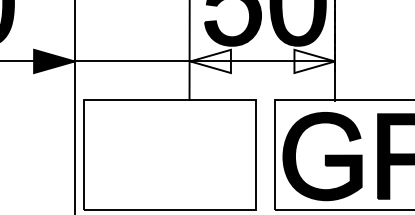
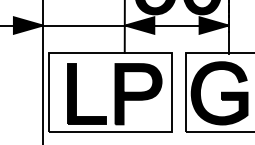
fill: (210, 61) -> (139, 25), added
fill: (314, 61) -> (213, 25), added
part: (175, 157) -> (114, 94), added

